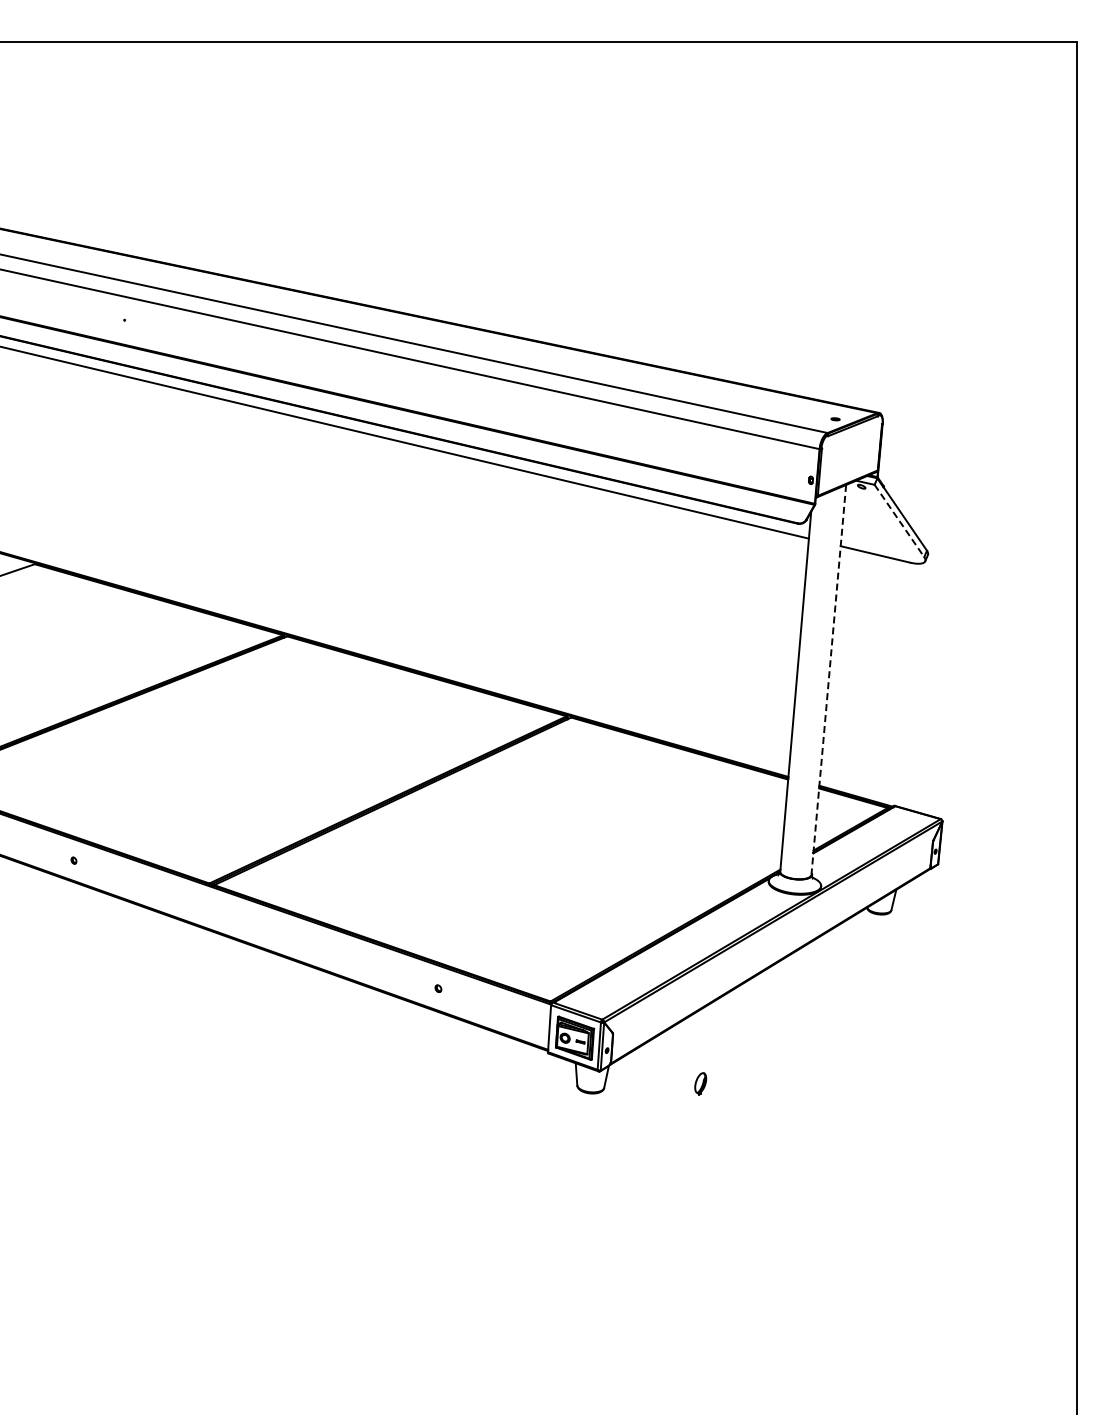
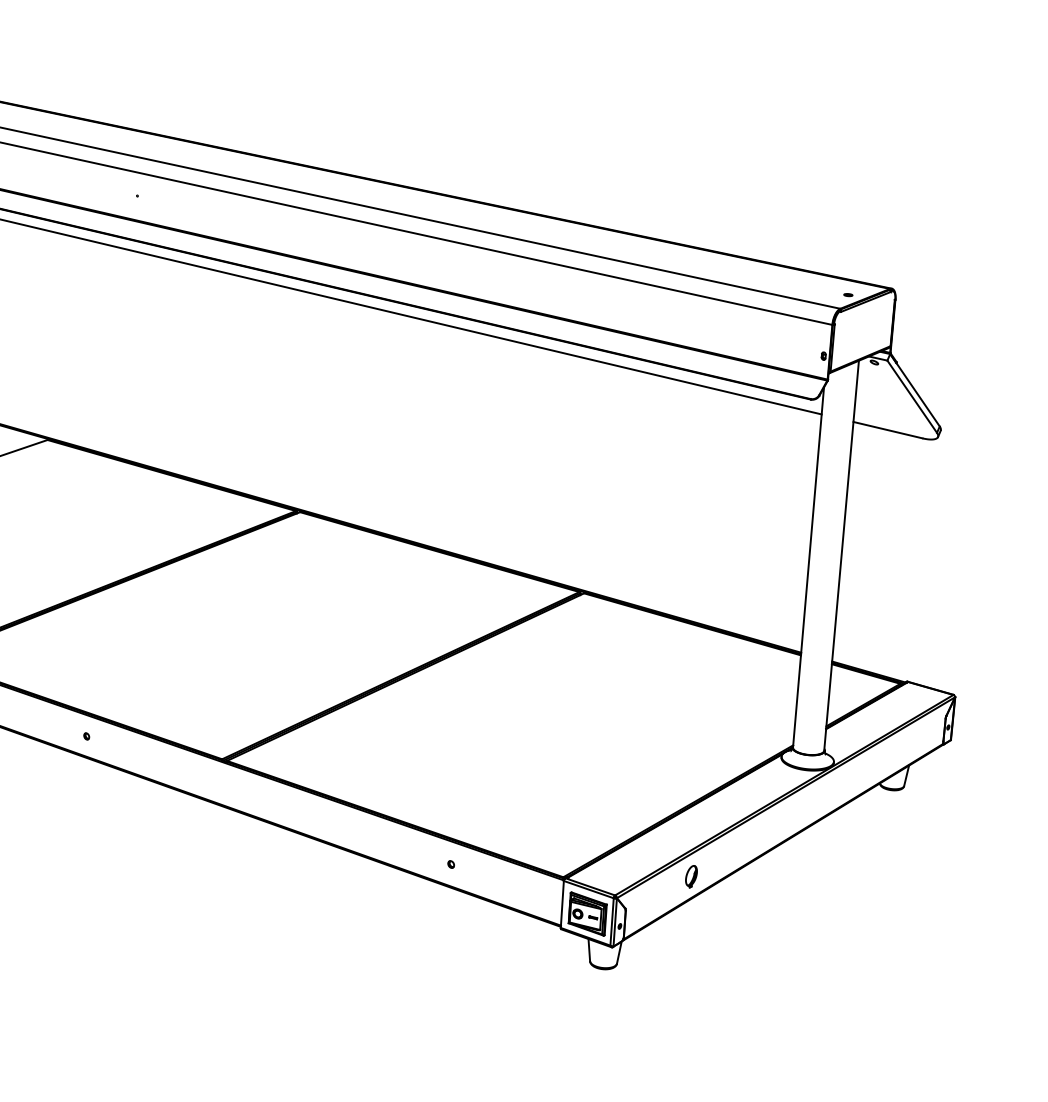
line: (899, 520) -> (912, 396), dashed -> solid
line: (828, 679) -> (841, 555), dashed -> solid
part: (700, 1083) -> (691, 876), moved

